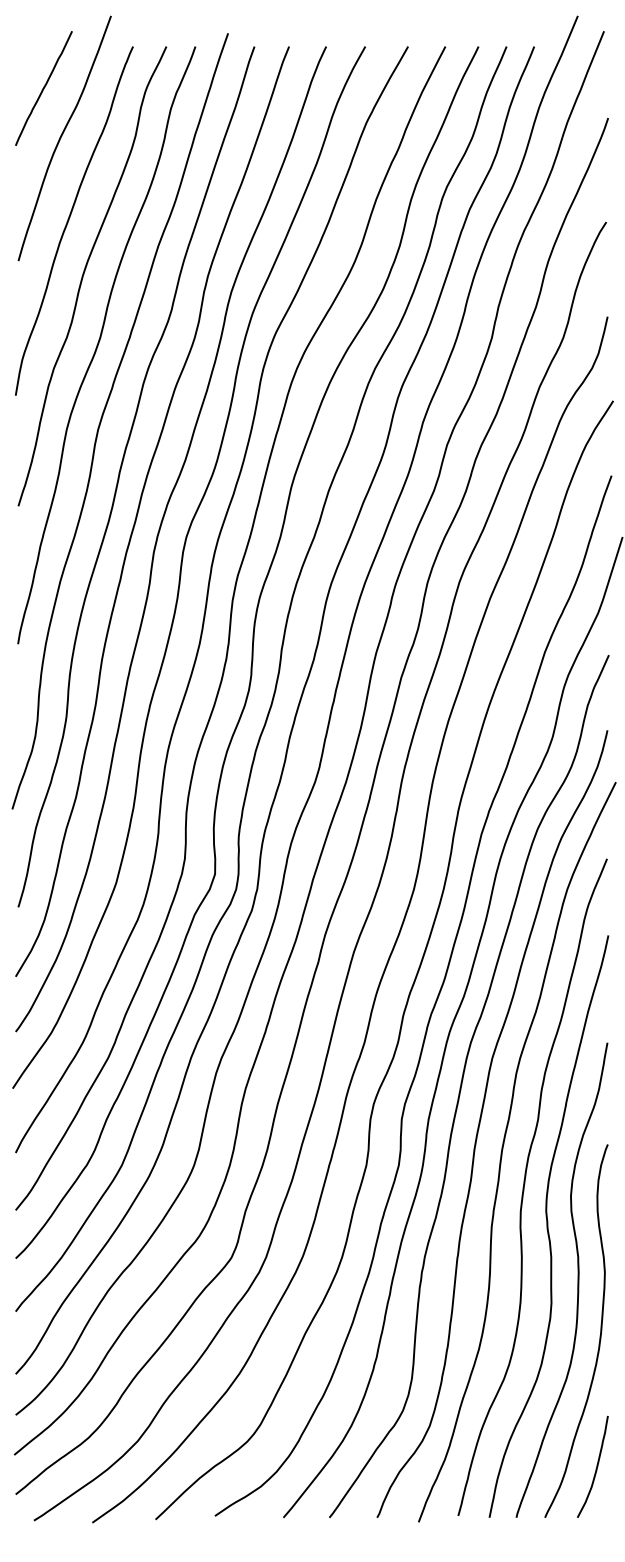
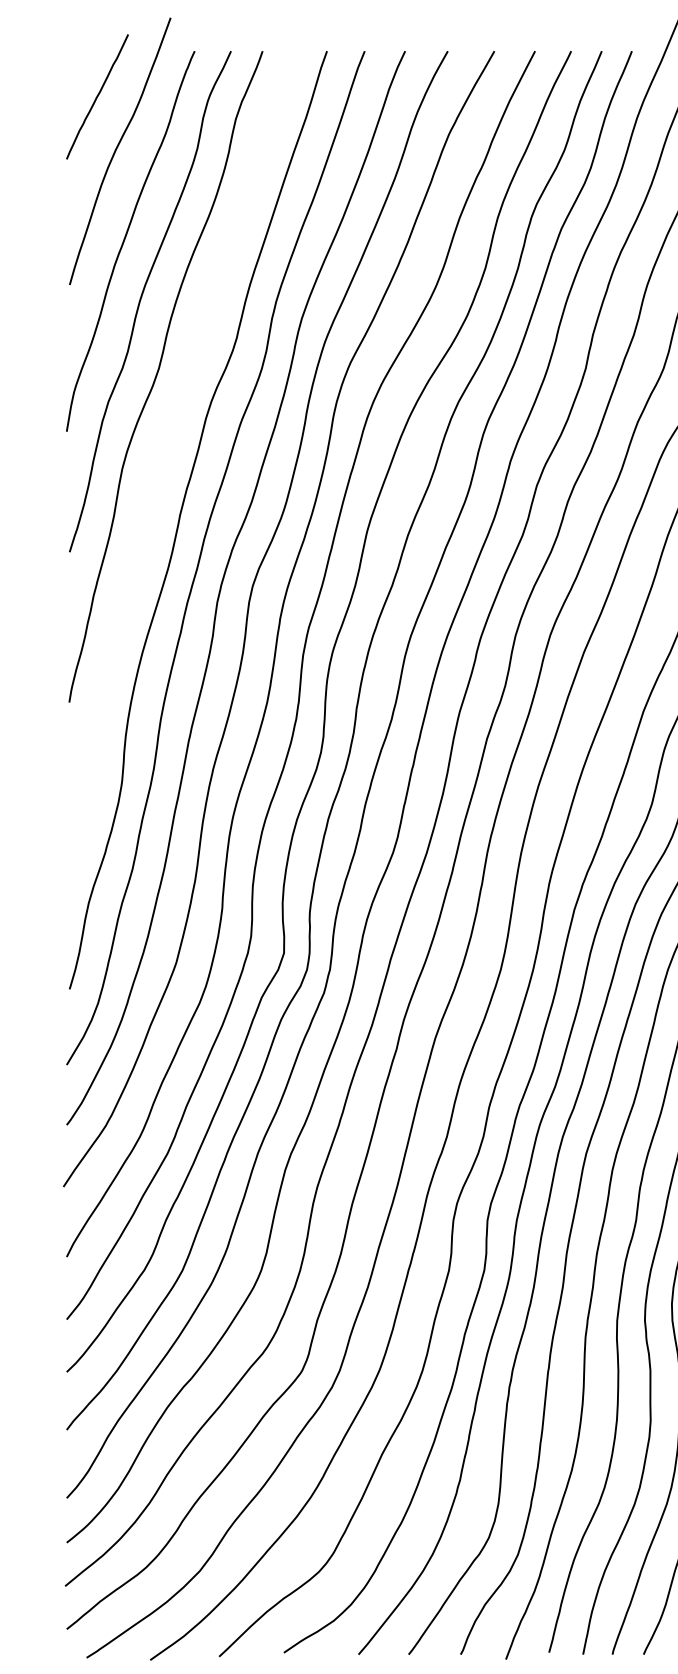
curve: (103, 416) -> (162, 454), removed

